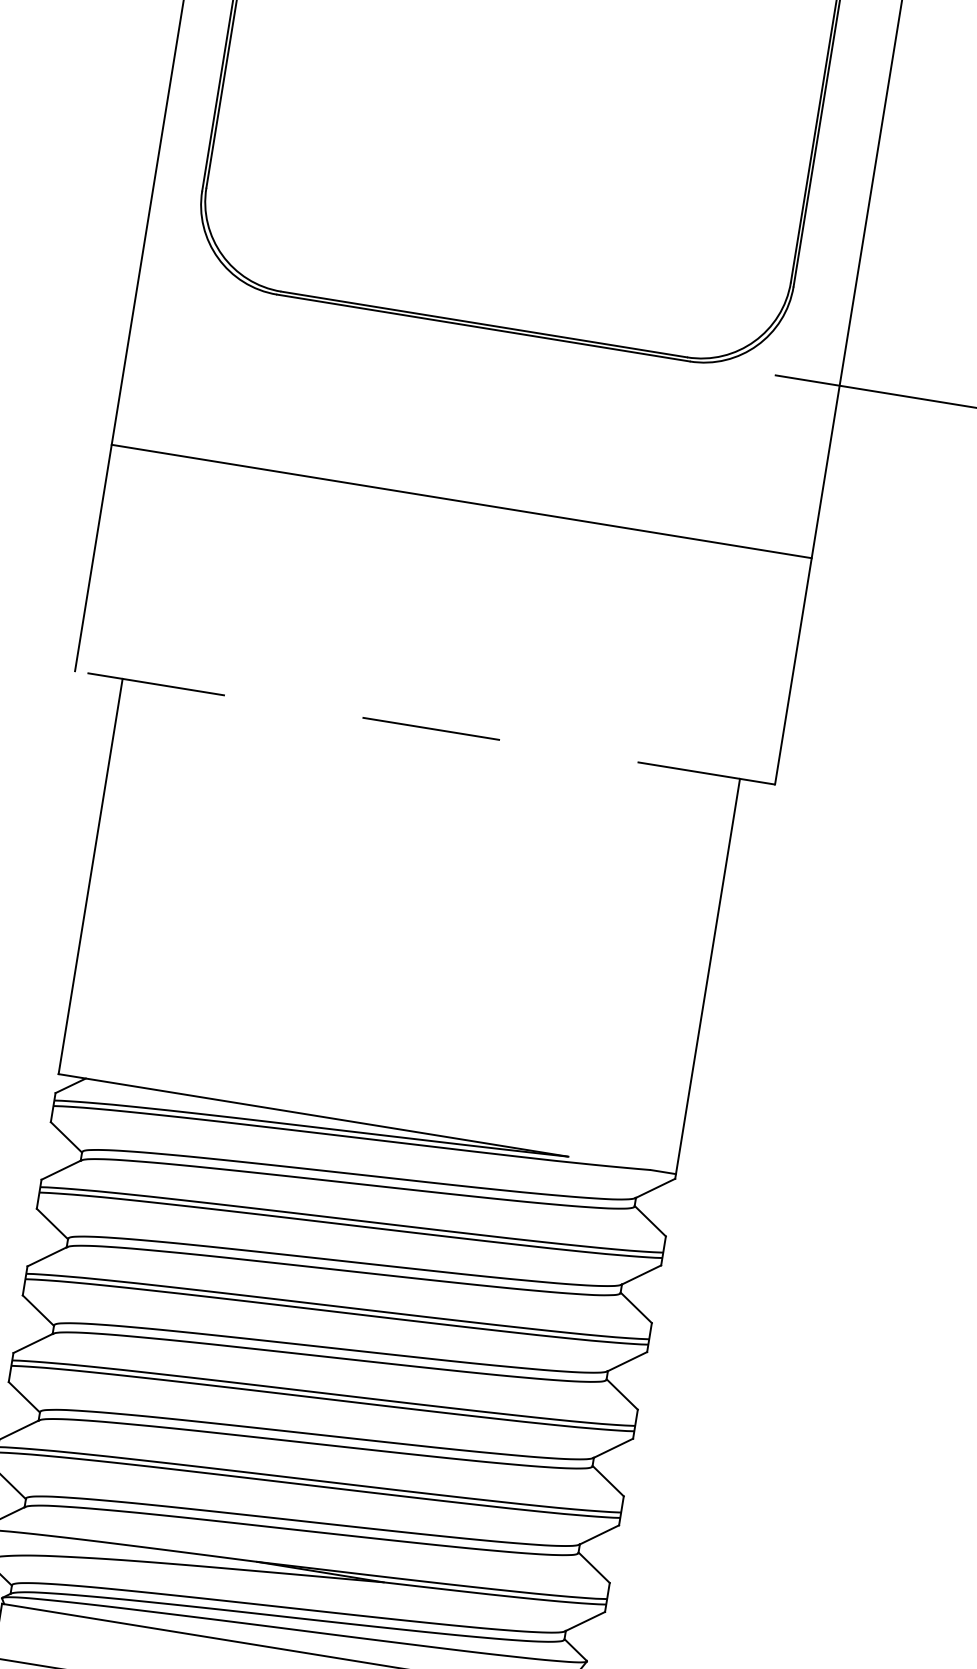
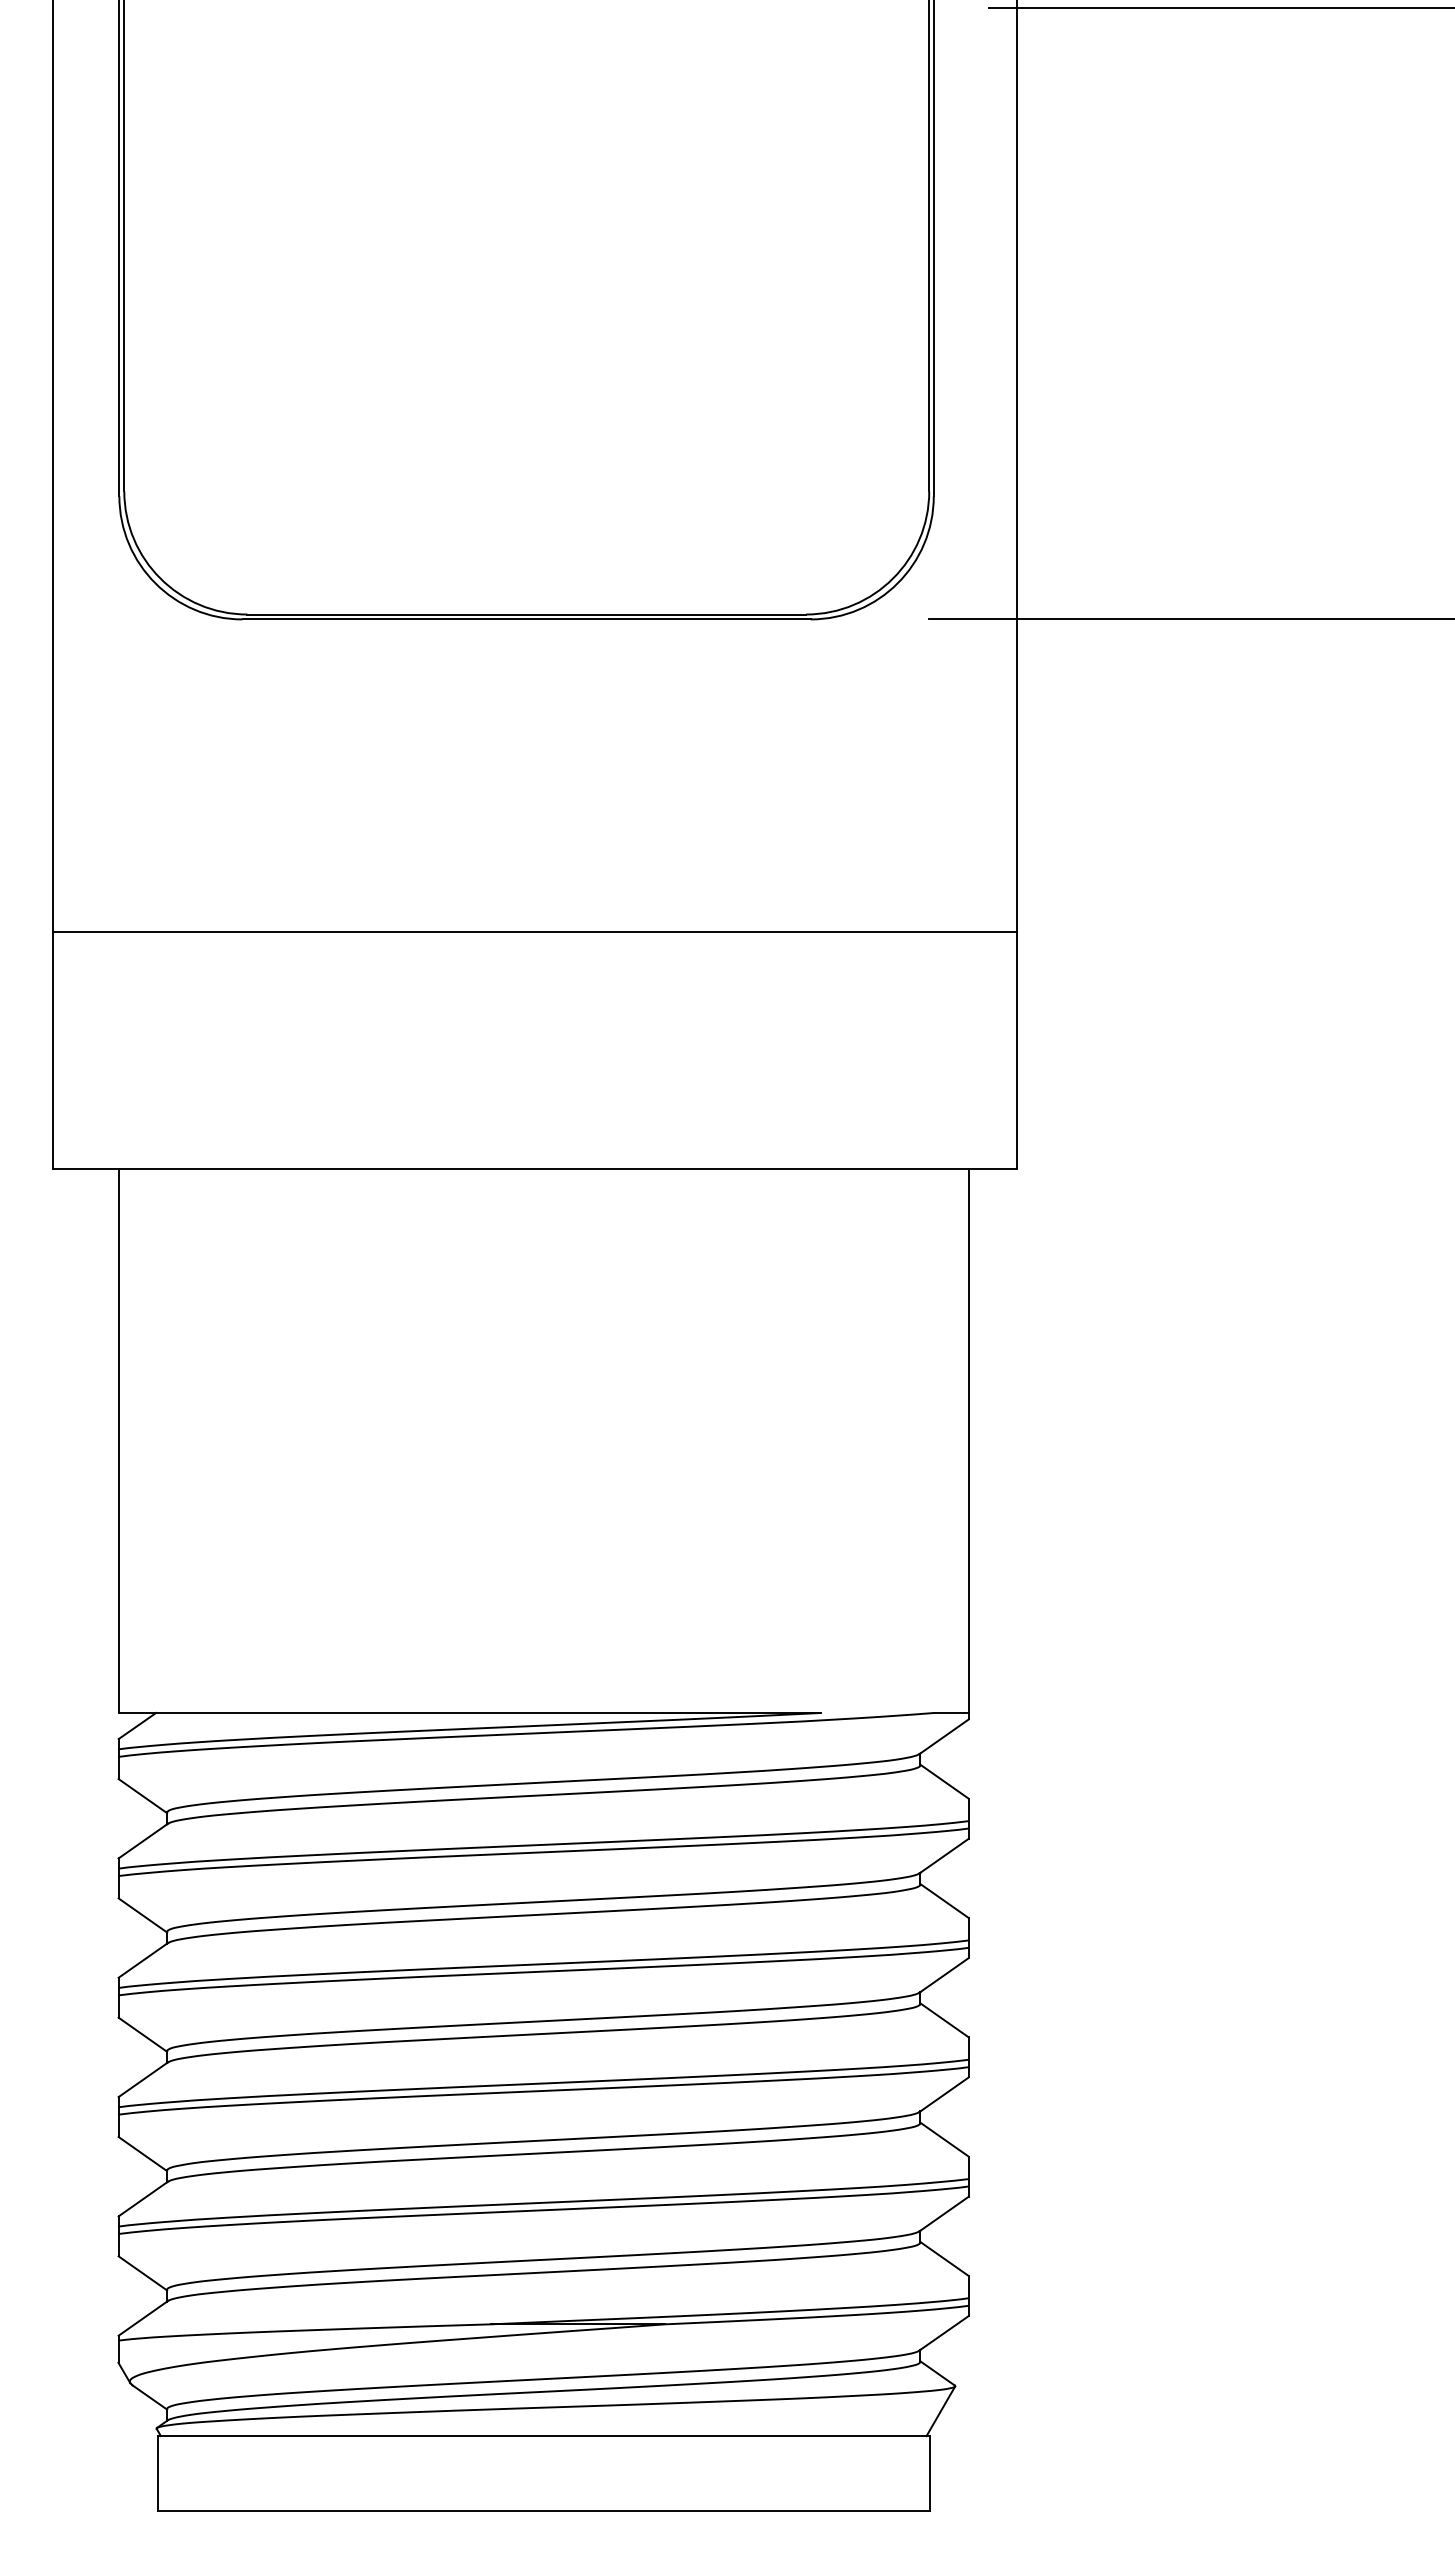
line: (462, 501) -> (535, 931), moved
line: (424, 727) -> (534, 1168), dashed -> solid

